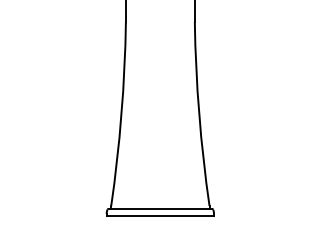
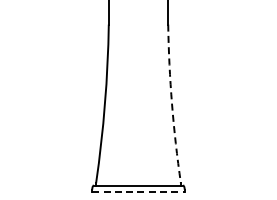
arc: (199, 113) -> (172, 103), solid -> dashed
line: (161, 215) -> (139, 191), solid -> dashed

